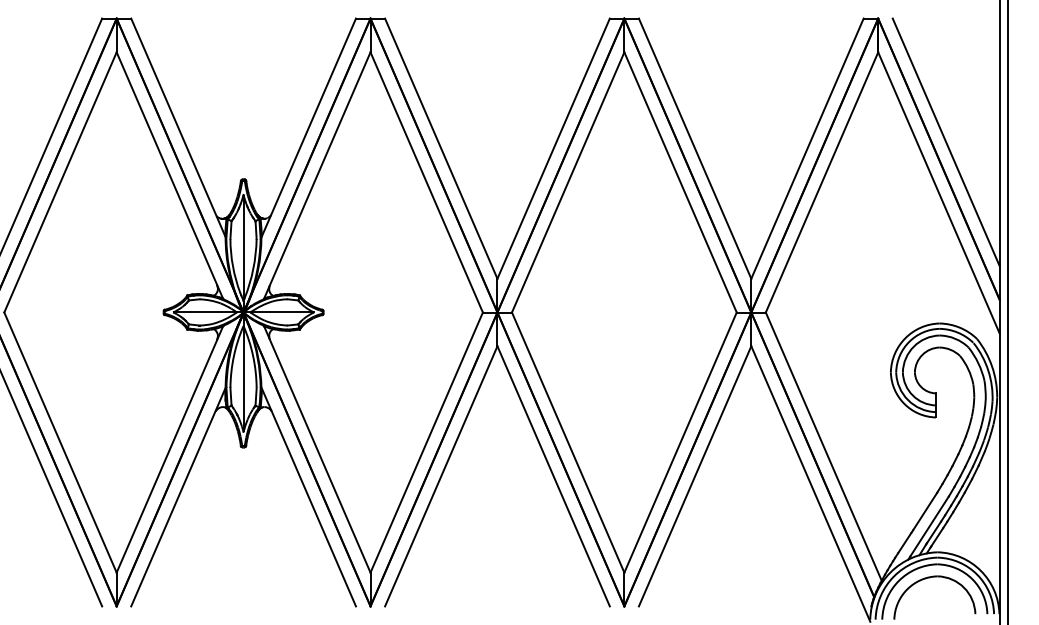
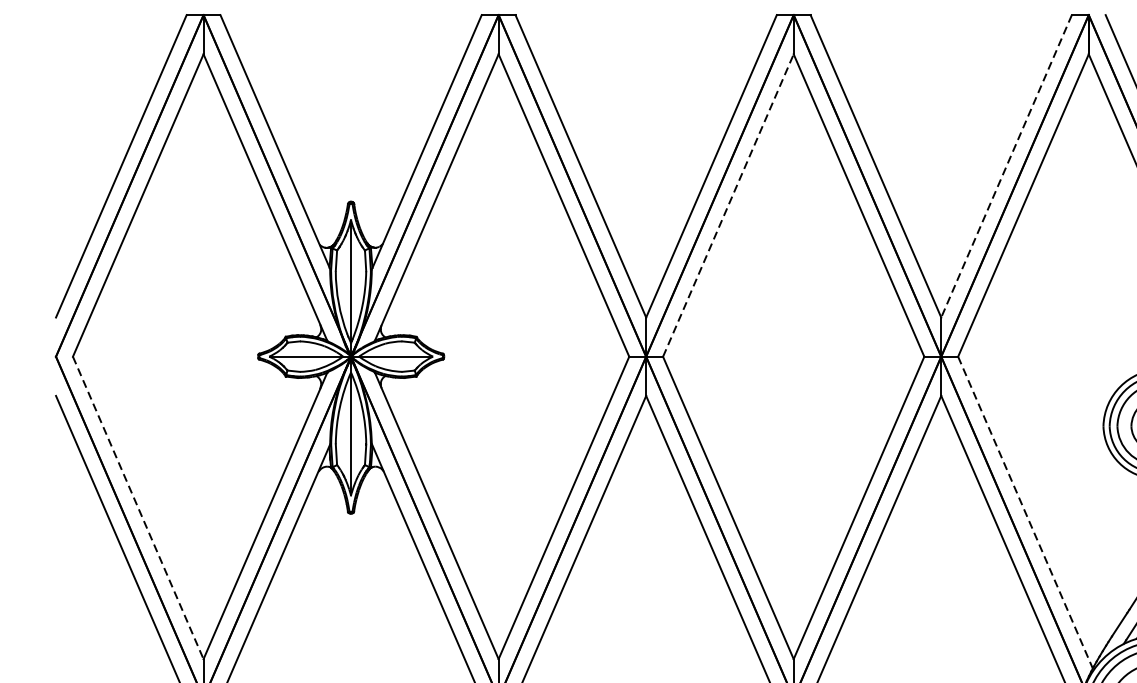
line: (807, 148) -> (1006, 166), solid -> dashed
line: (568, 182) -> (728, 205), solid -> dashed
line: (60, 442) -> (138, 507), solid -> dashed
line: (823, 447) -> (1025, 513), solid -> dashed

